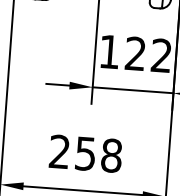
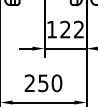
text: (110, 154) -> (56, 82), 258 -> 250

